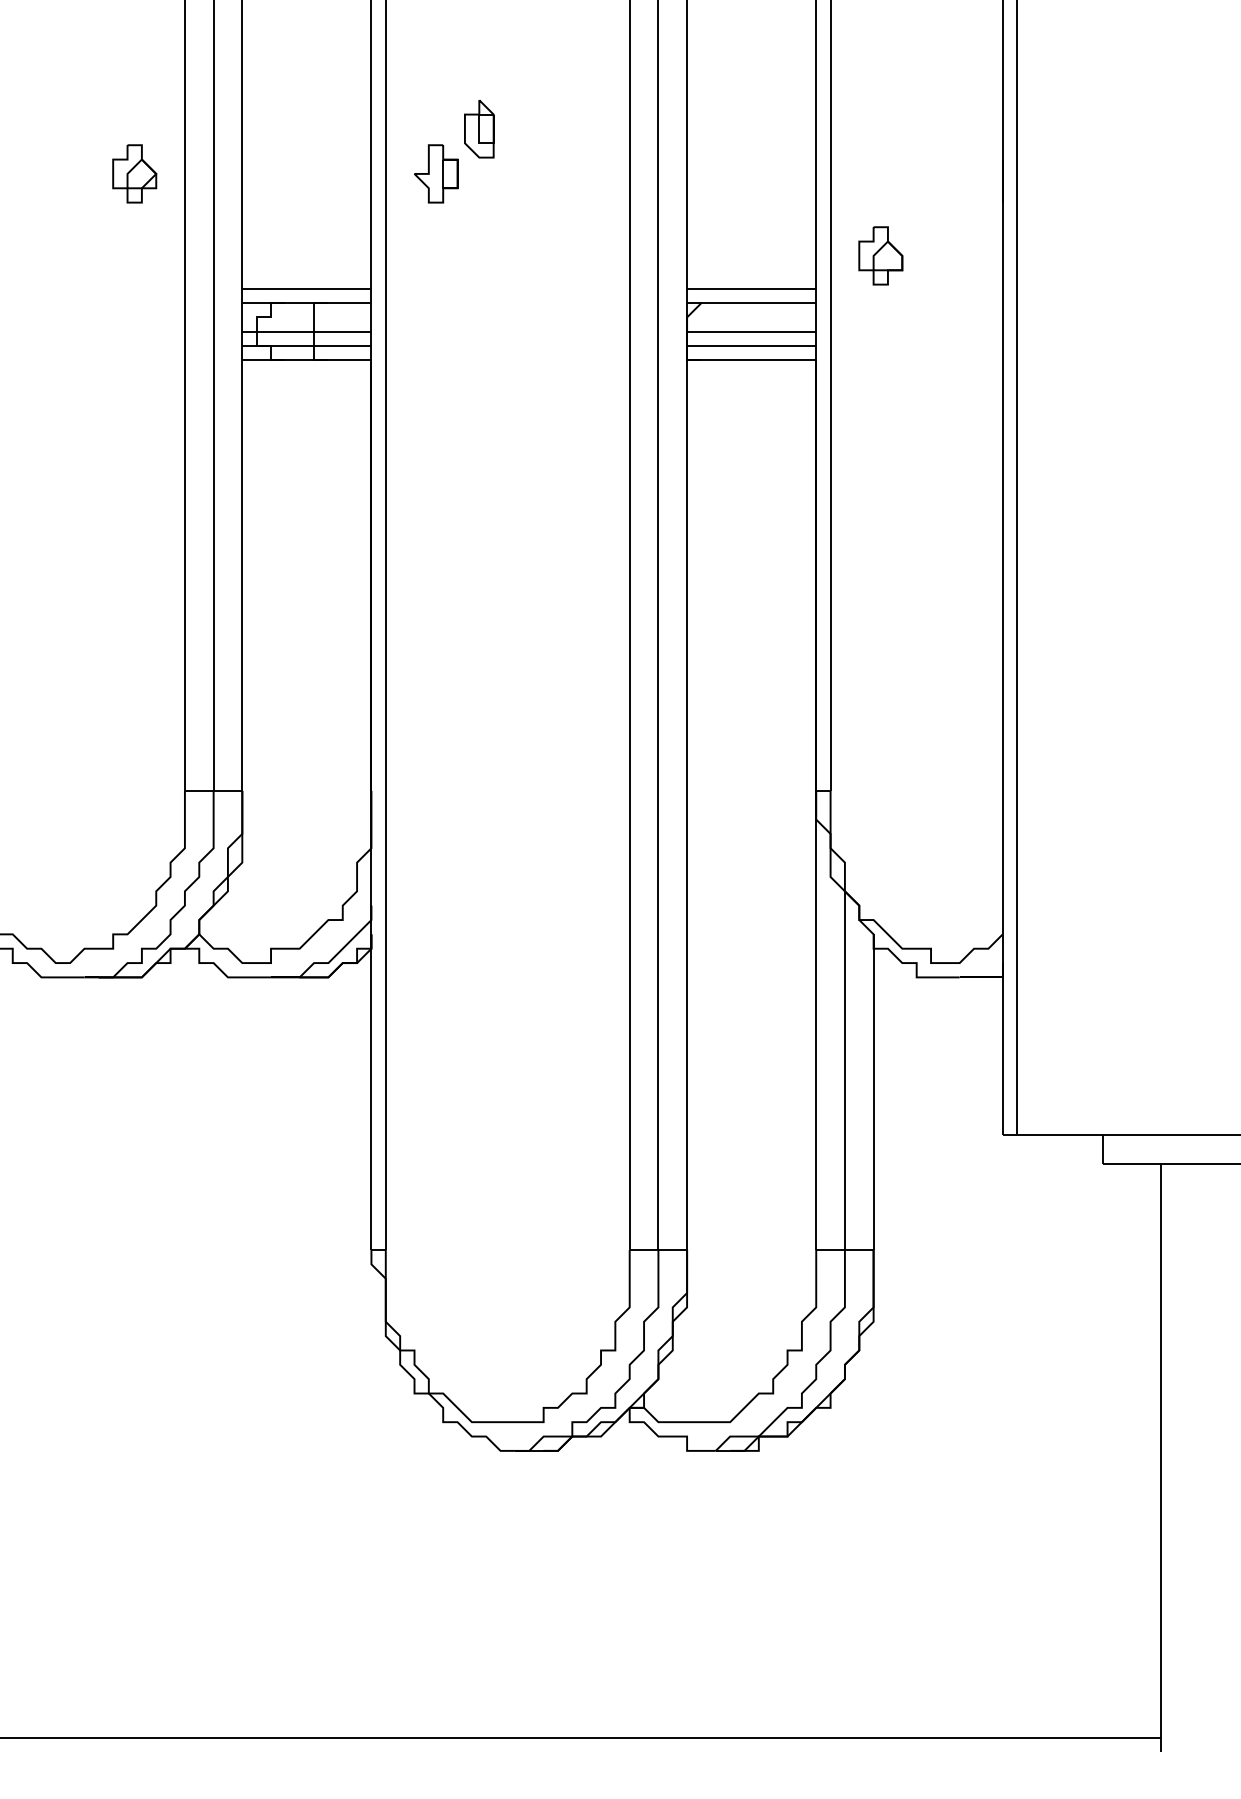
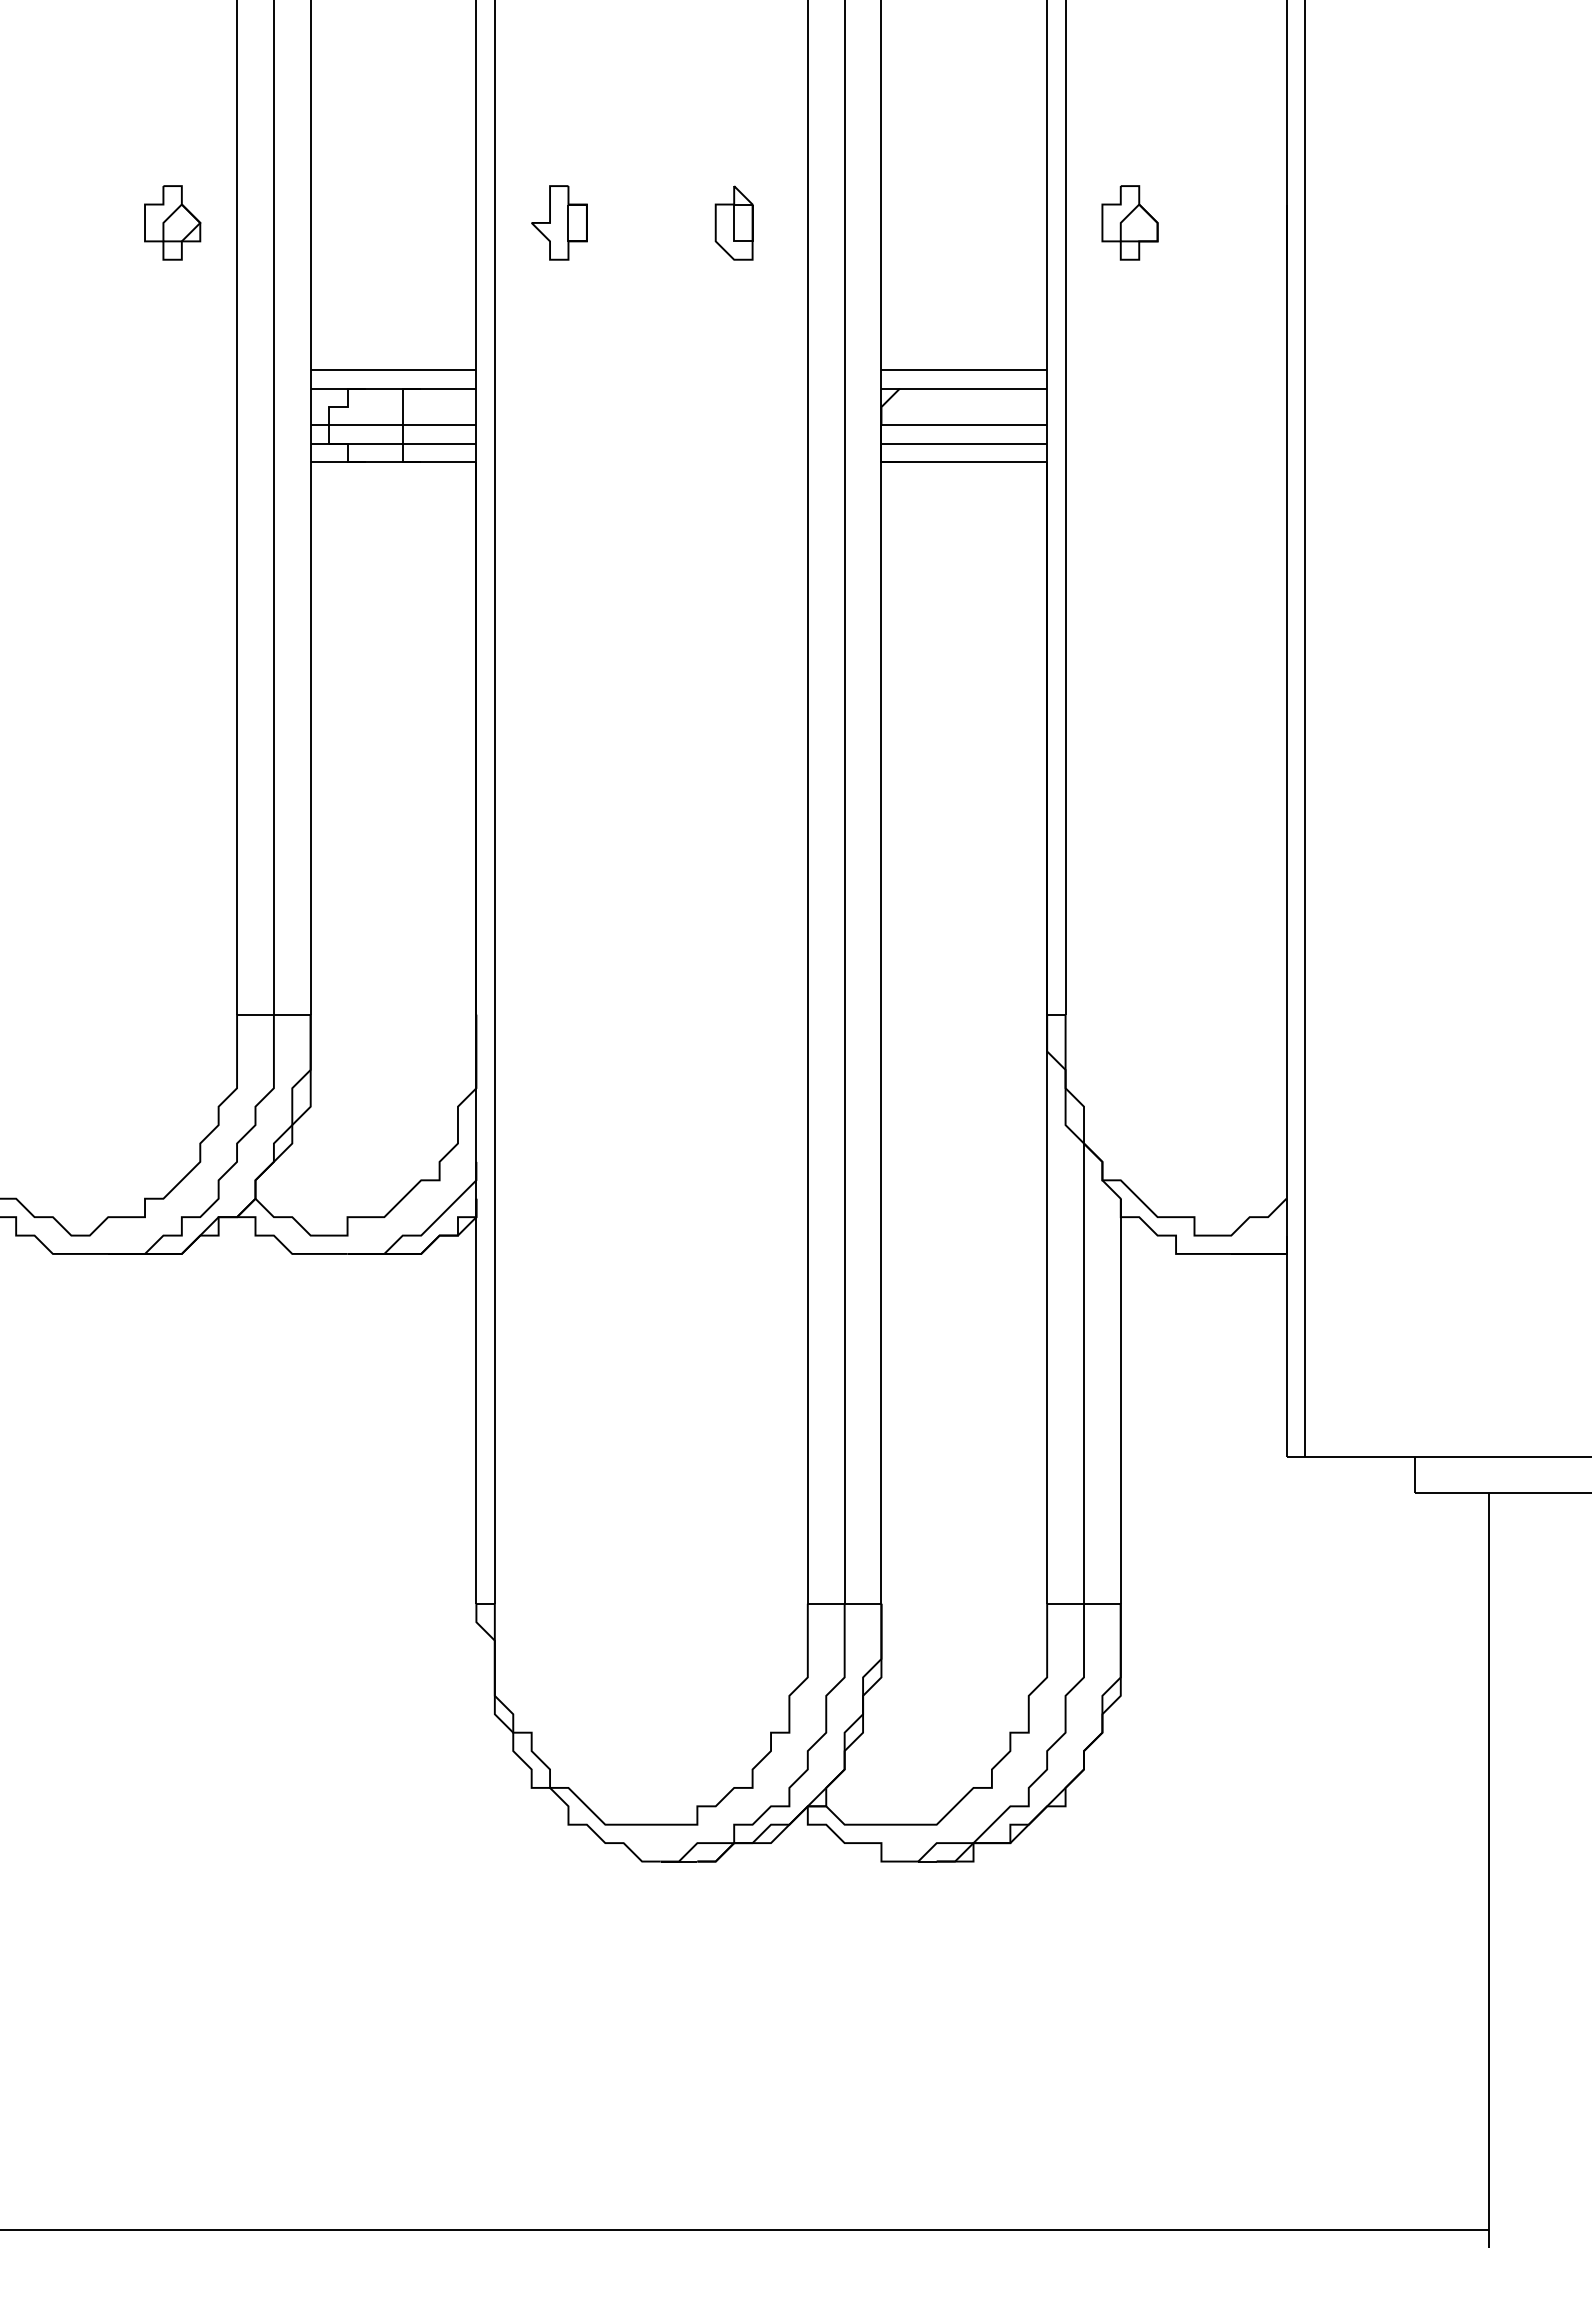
part: (479, 129) -> (734, 223), moved
part: (880, 255) -> (1129, 222), moved

